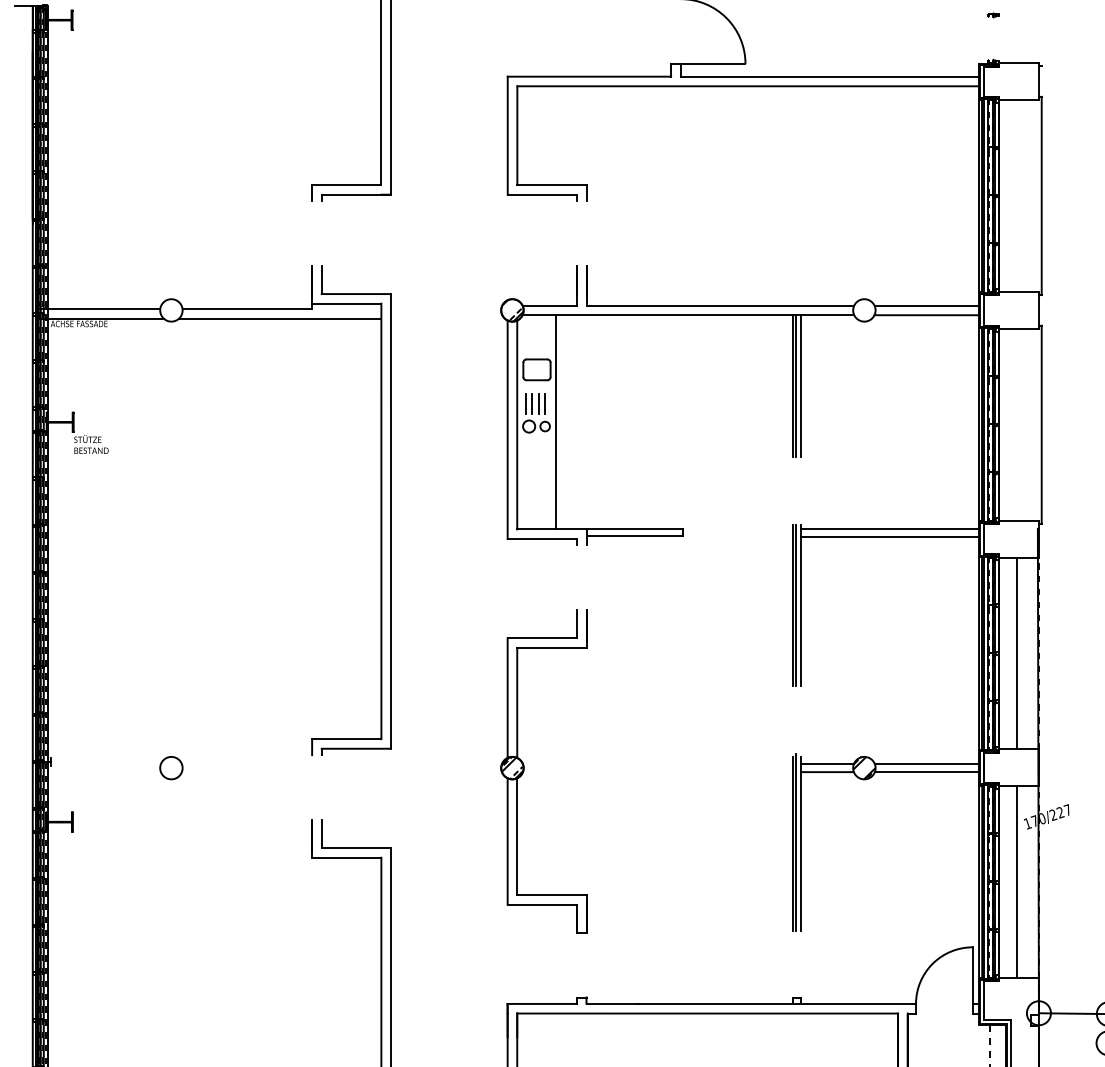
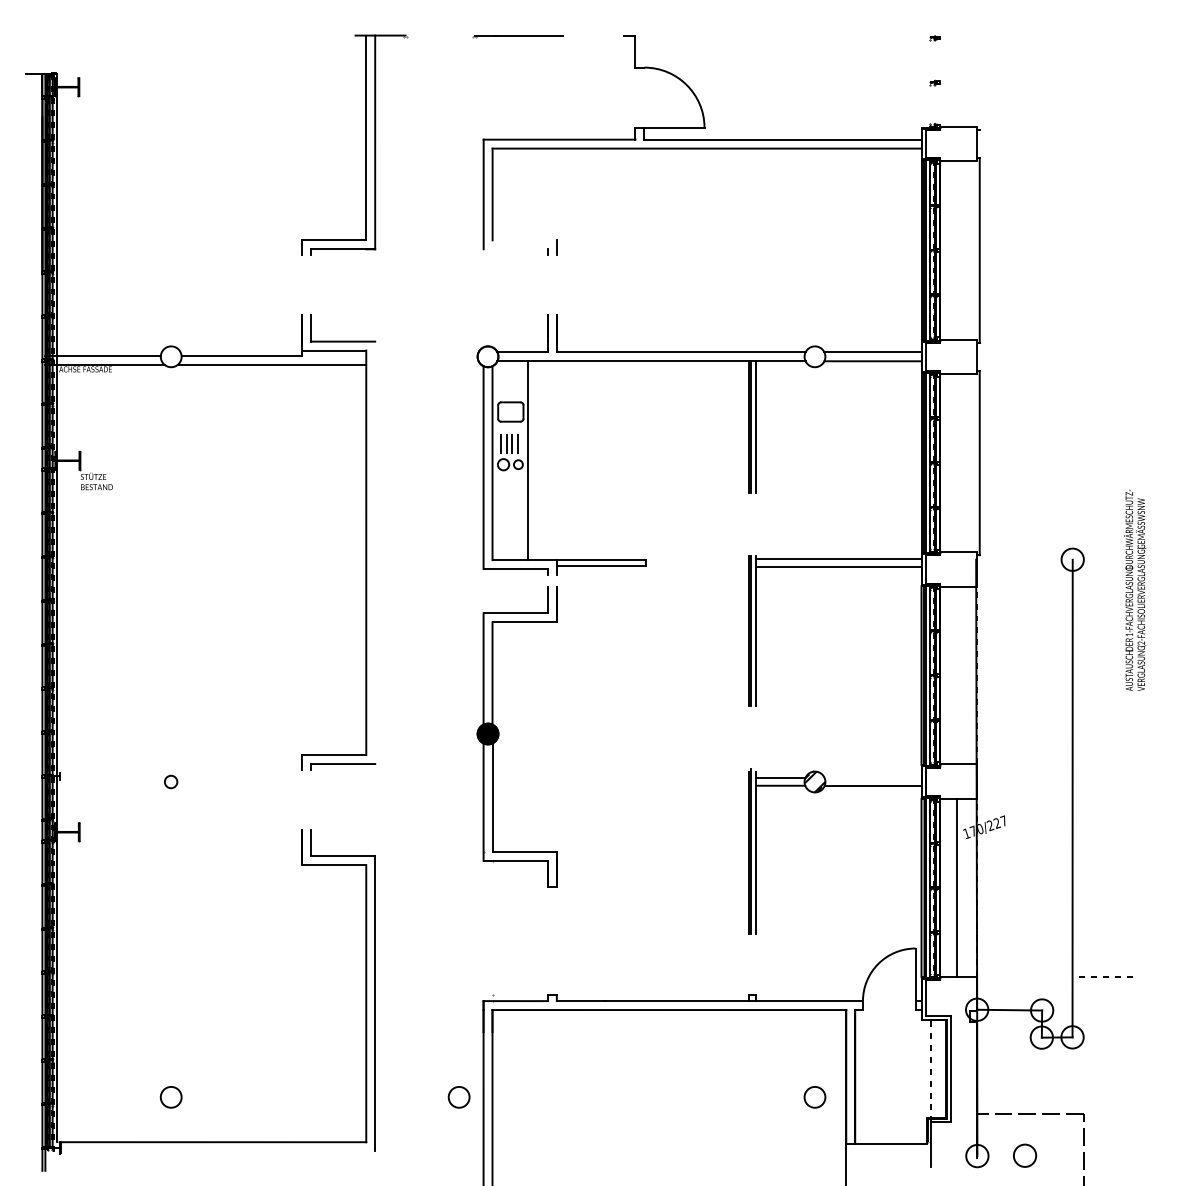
line: (551, 185) -> (524, 240), removed
line: (542, 194) -> (515, 249), removed
hatch: (512, 311) -> (488, 357), removed
line: (391, 521) -> (375, 552), removed
line: (1017, 653) -> (957, 675), removed
line: (926, 764) -> (872, 778), removed
circle: (170, 767) -> (170, 781), size x0.6
part: (524, 770) -> (499, 736), moved

